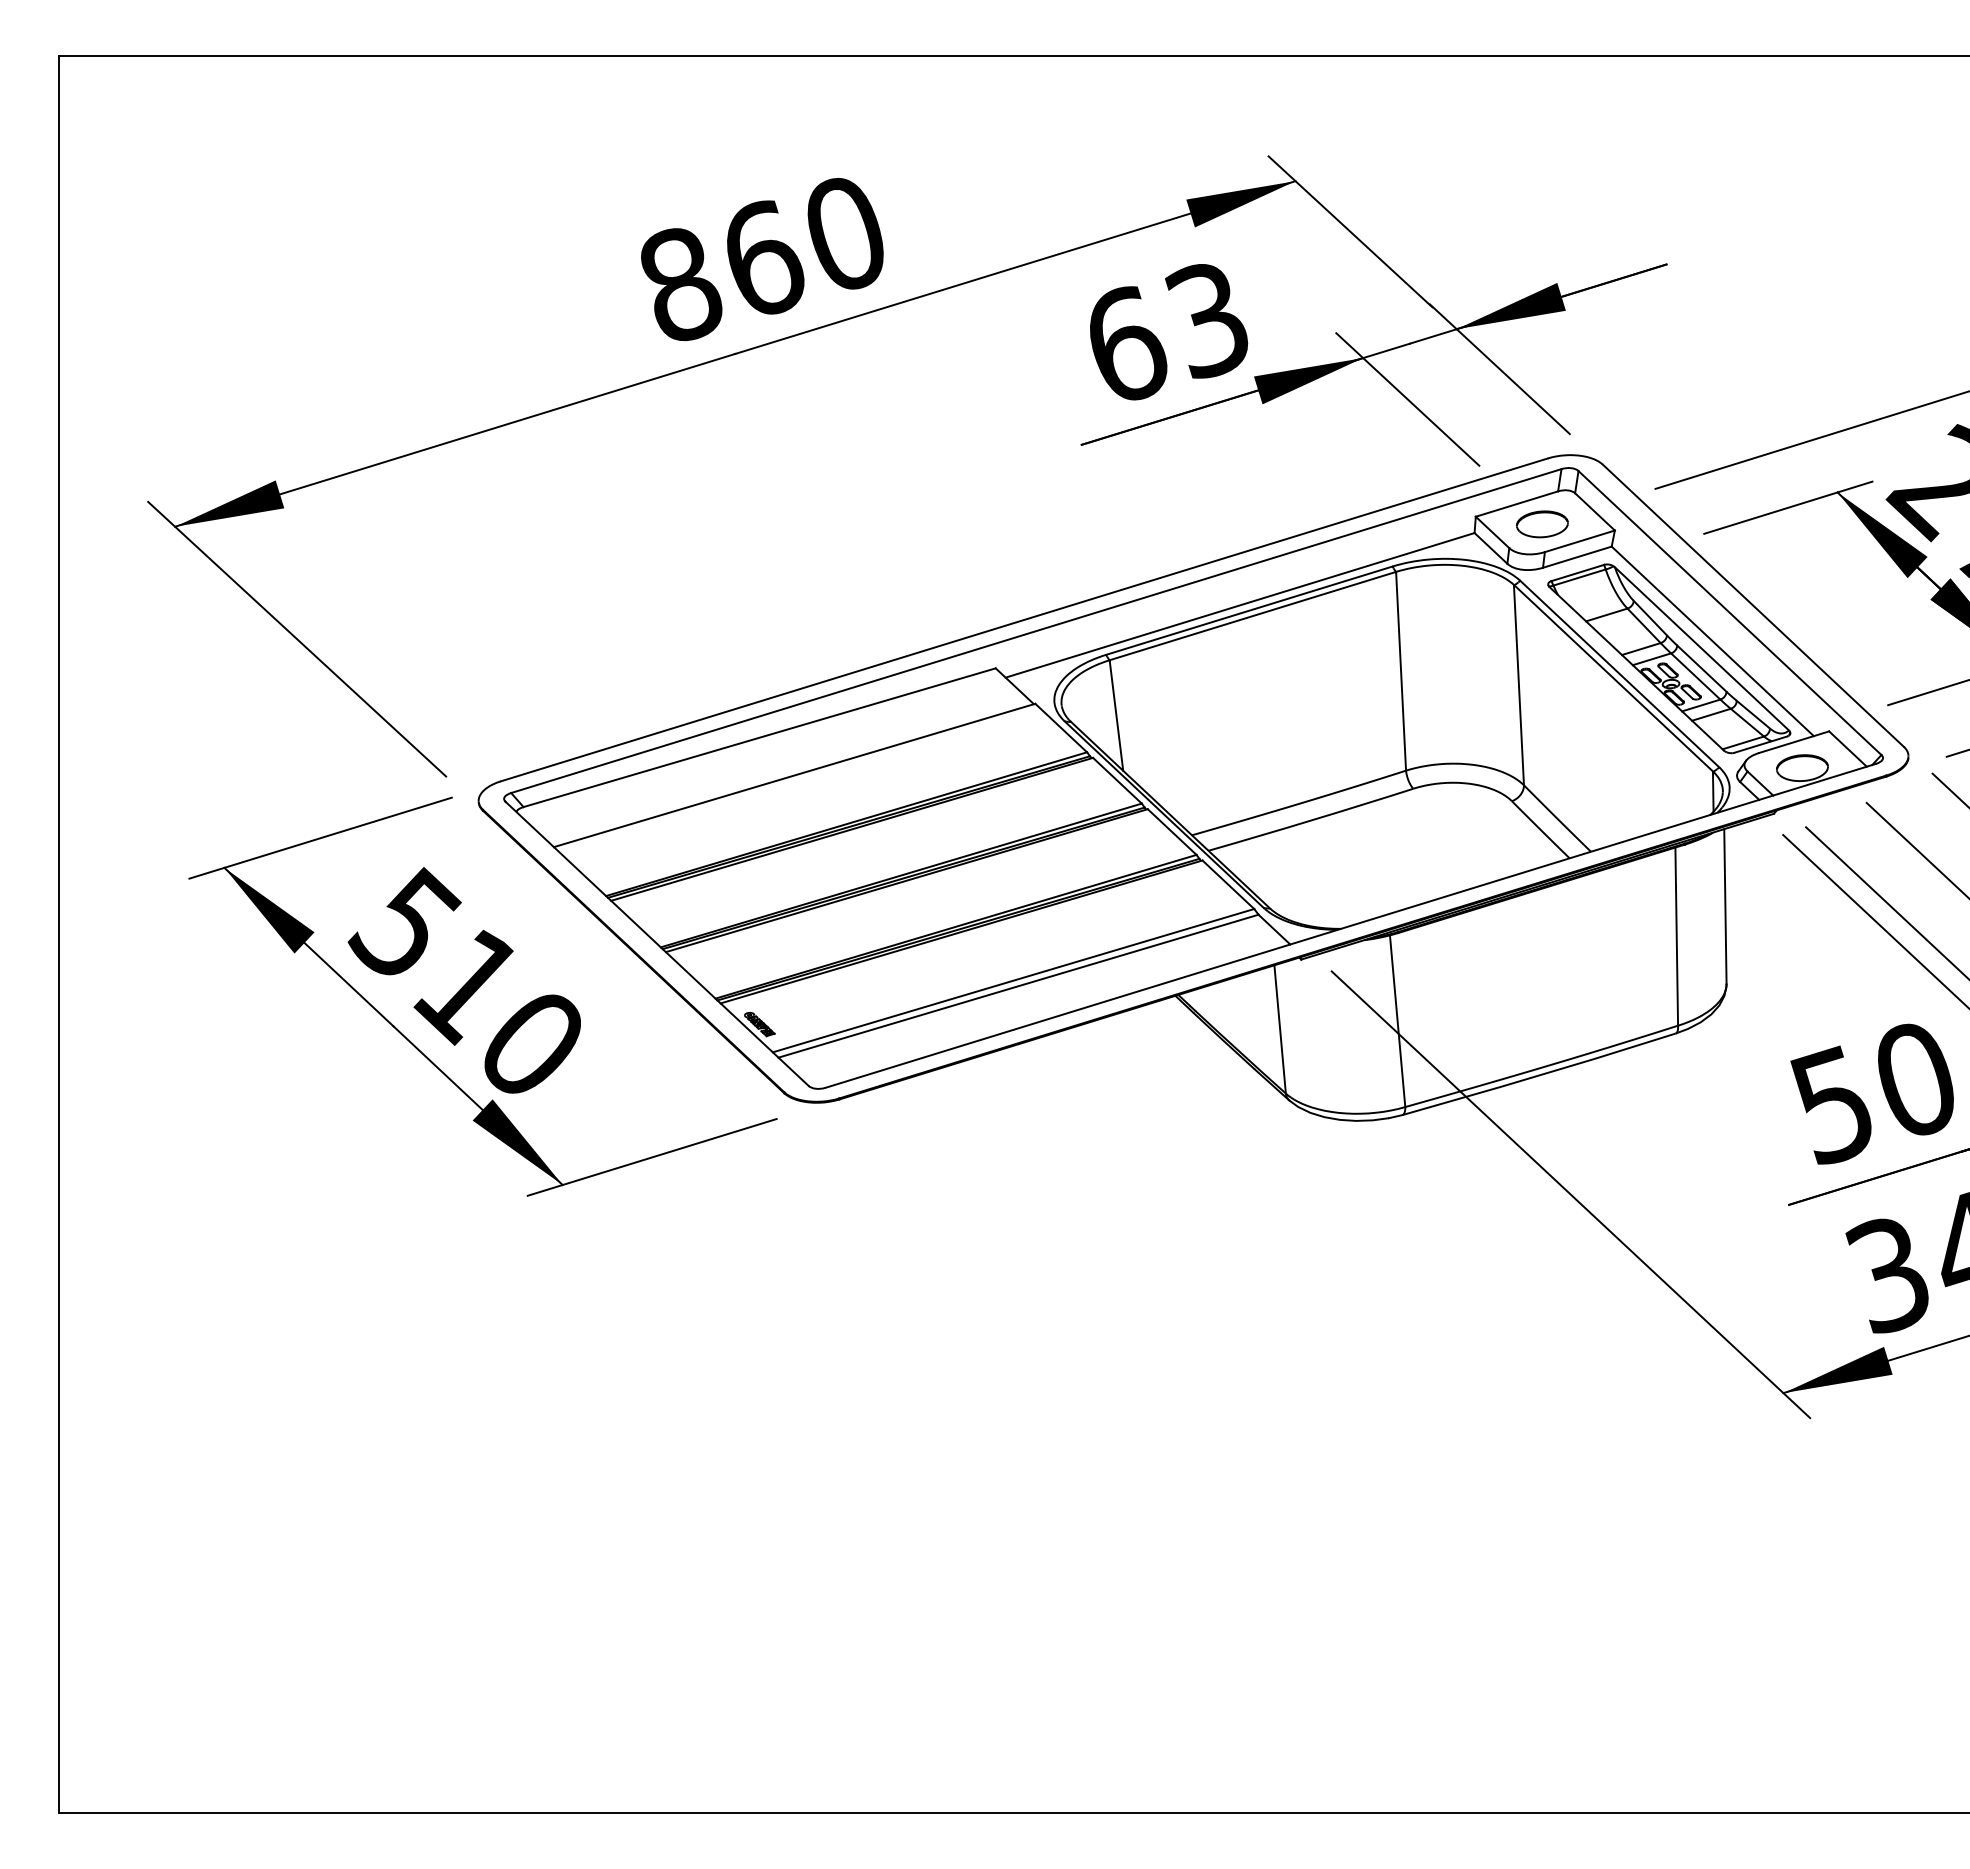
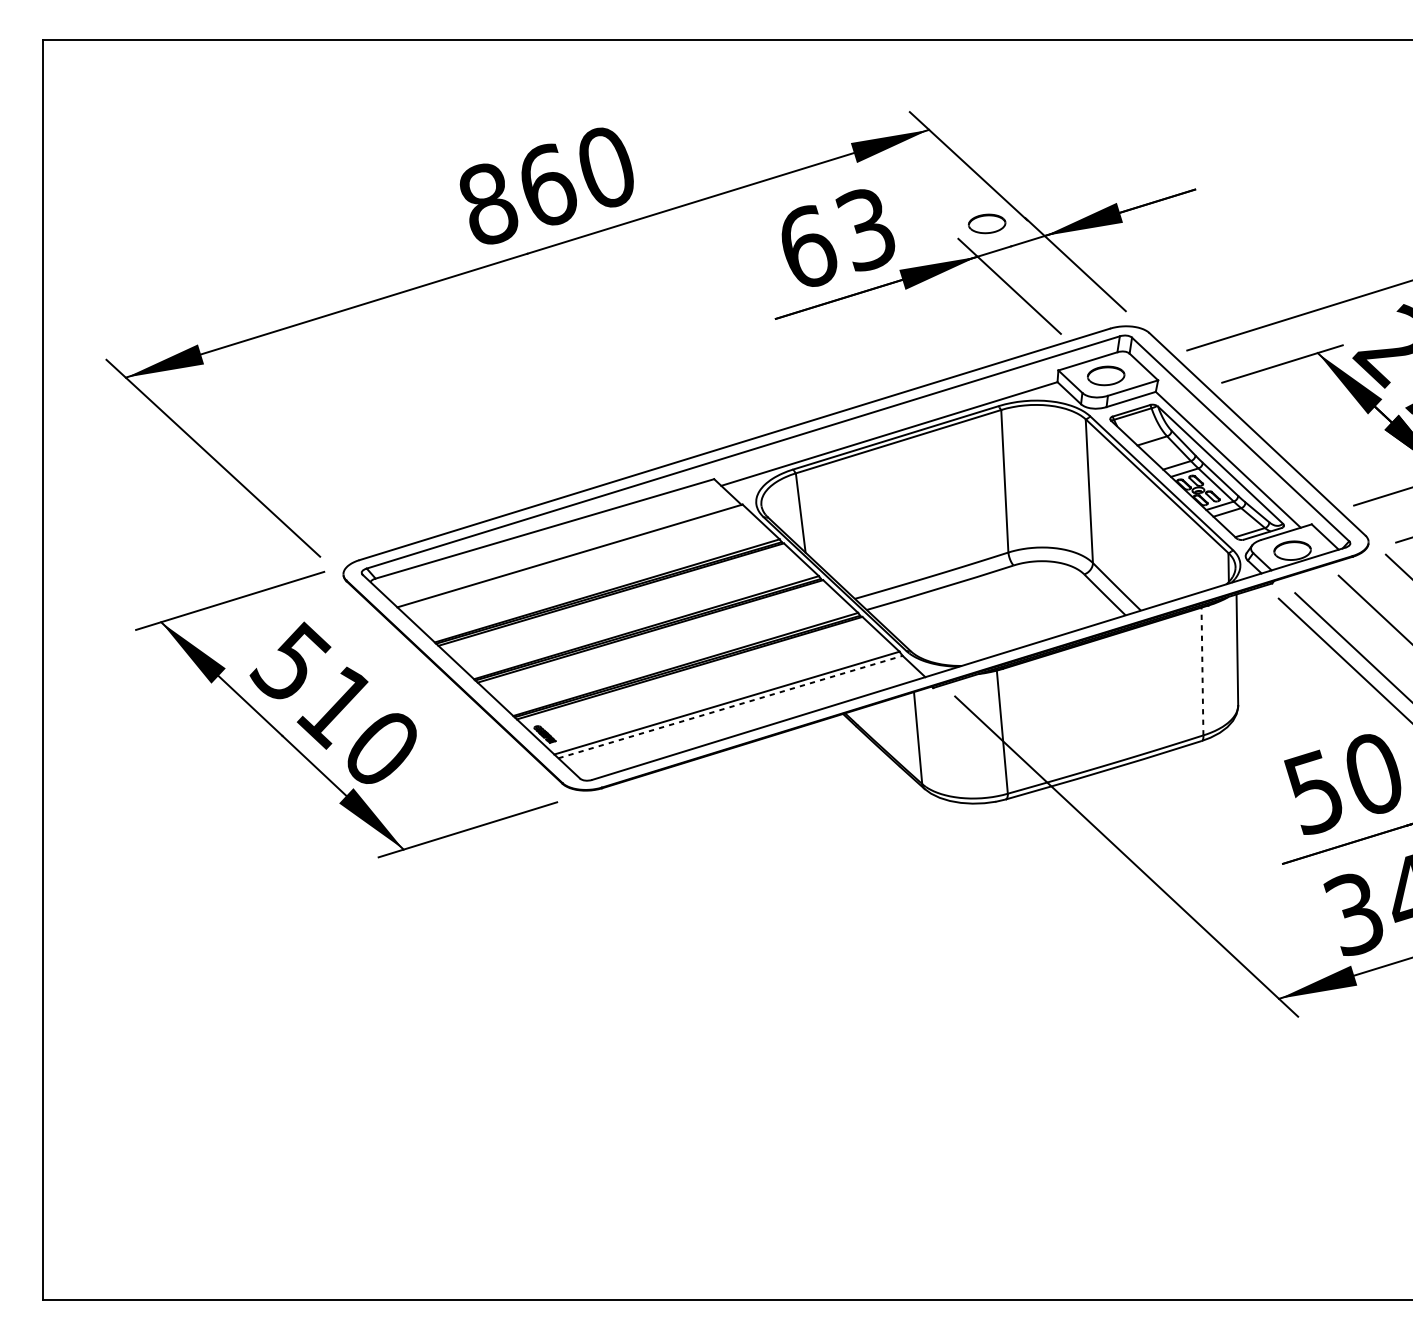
part: (1376, 312) -> (987, 224), added
line: (1676, 936) -> (1202, 671), solid -> dashed
line: (1019, 986) -> (731, 707), solid -> dashed

